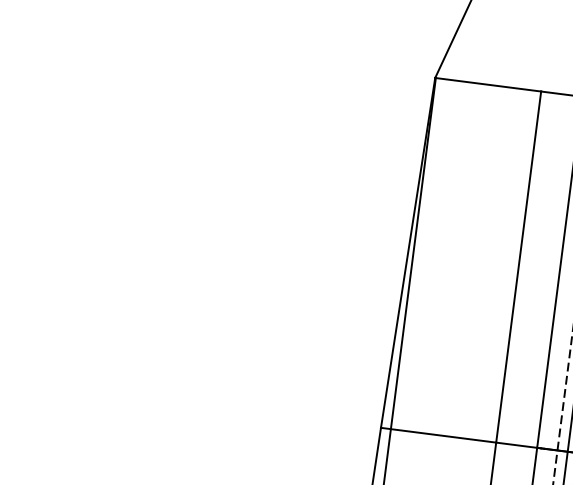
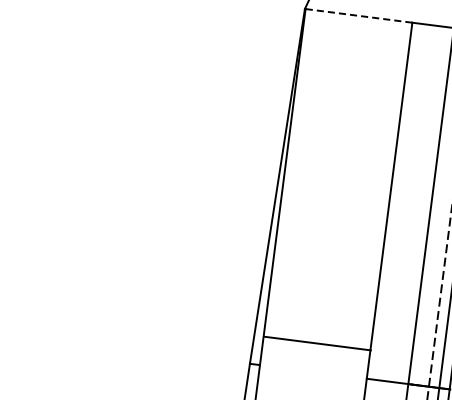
line: (488, 84) -> (358, 15), solid -> dashed
line: (443, 435) -> (317, 343), moved

